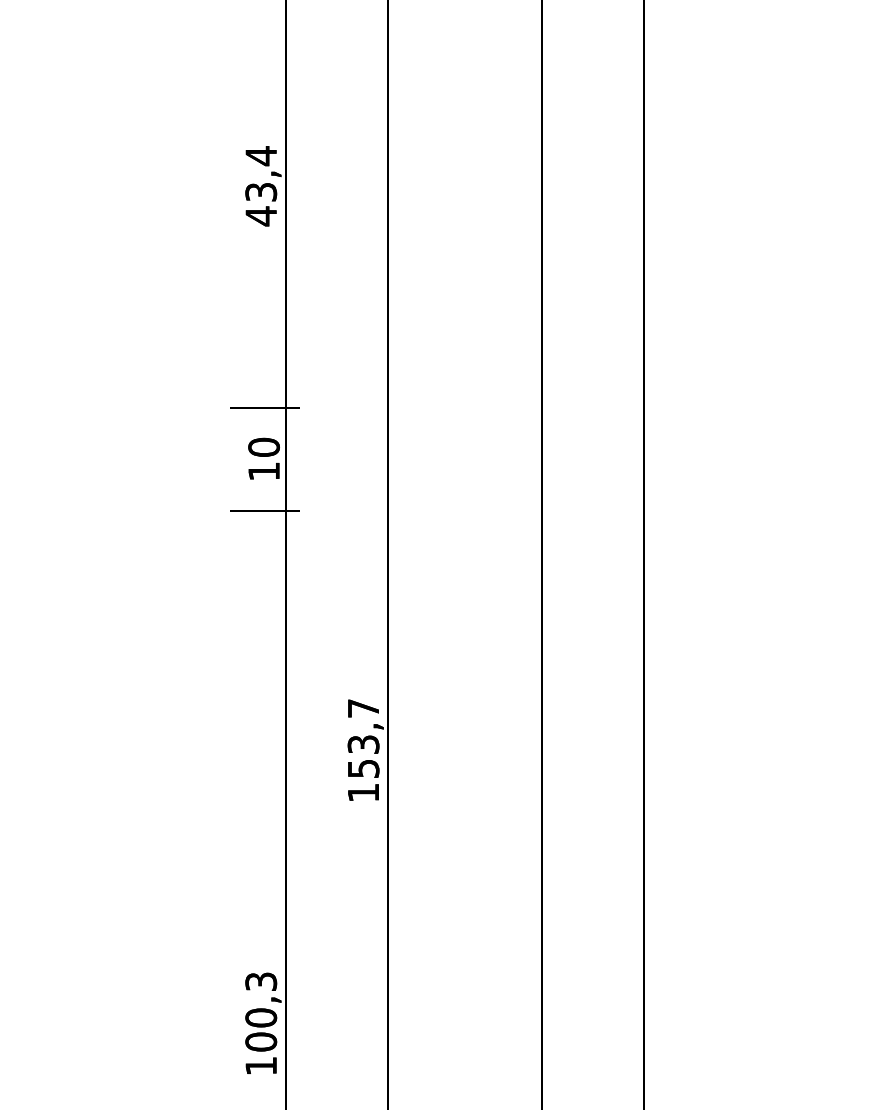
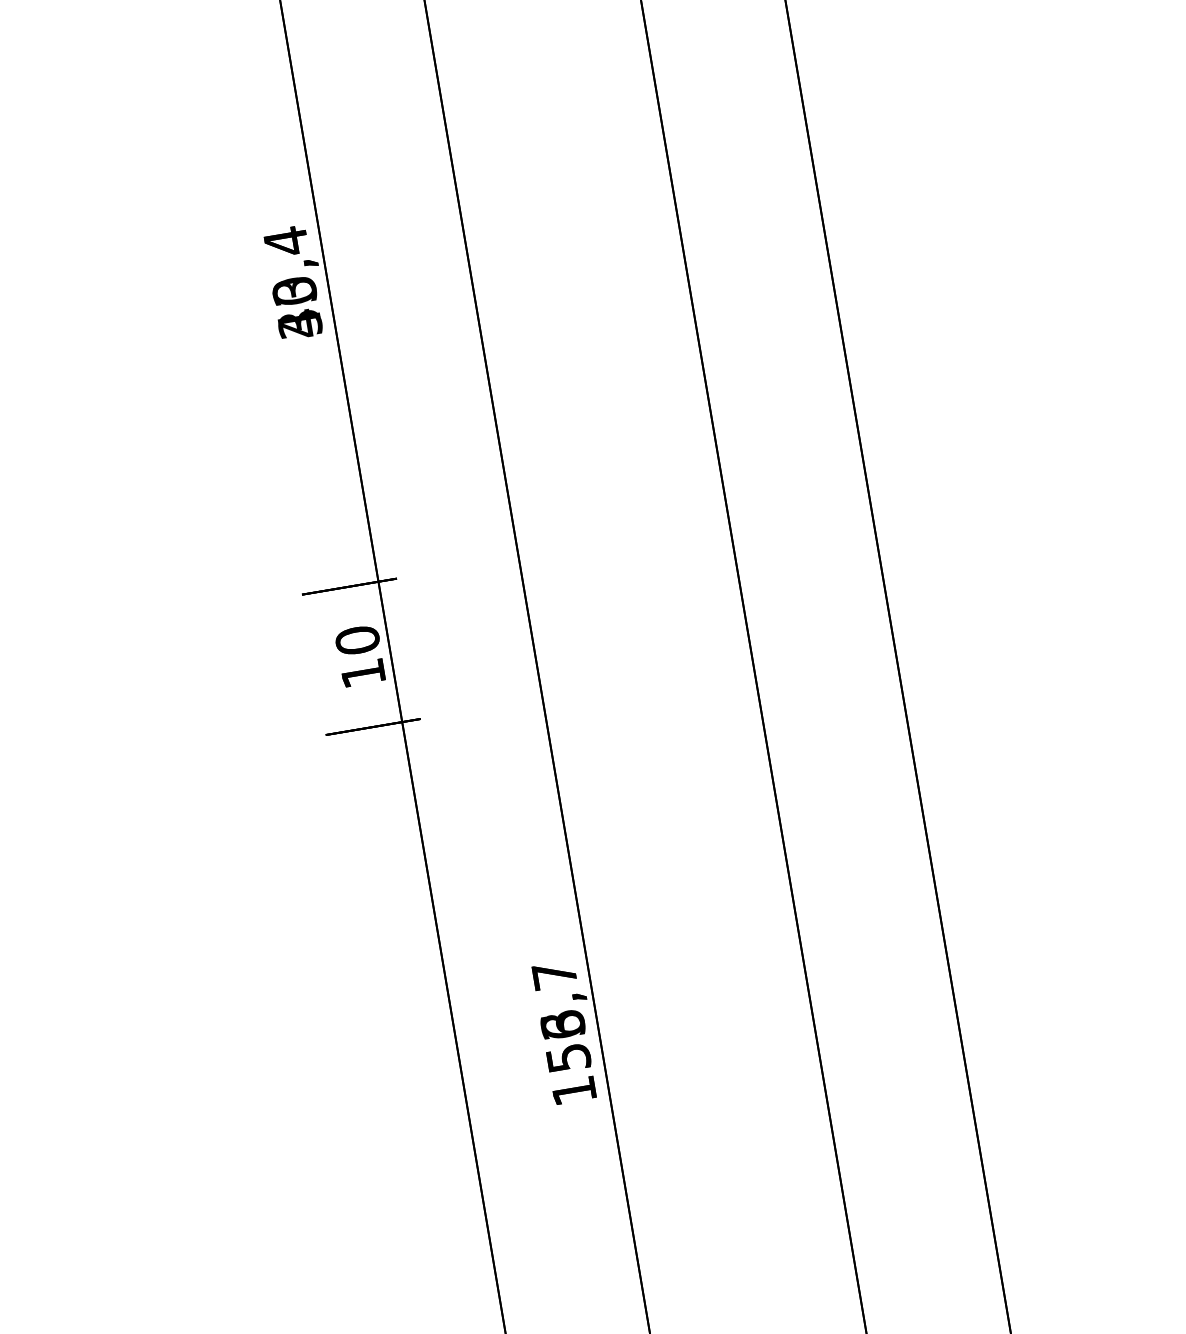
text: (261, 204) -> (297, 308), 43,4 -> 30,4
text: (363, 744) -> (562, 1024), 153,7 -> 156,7

